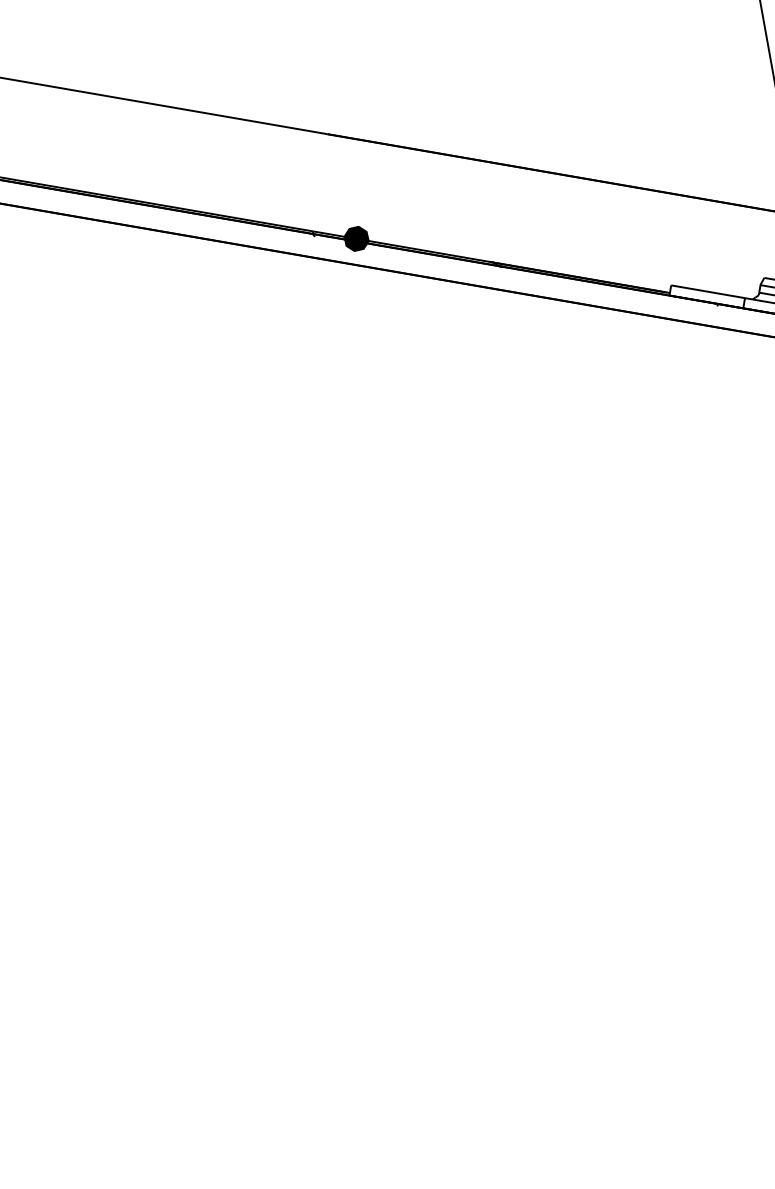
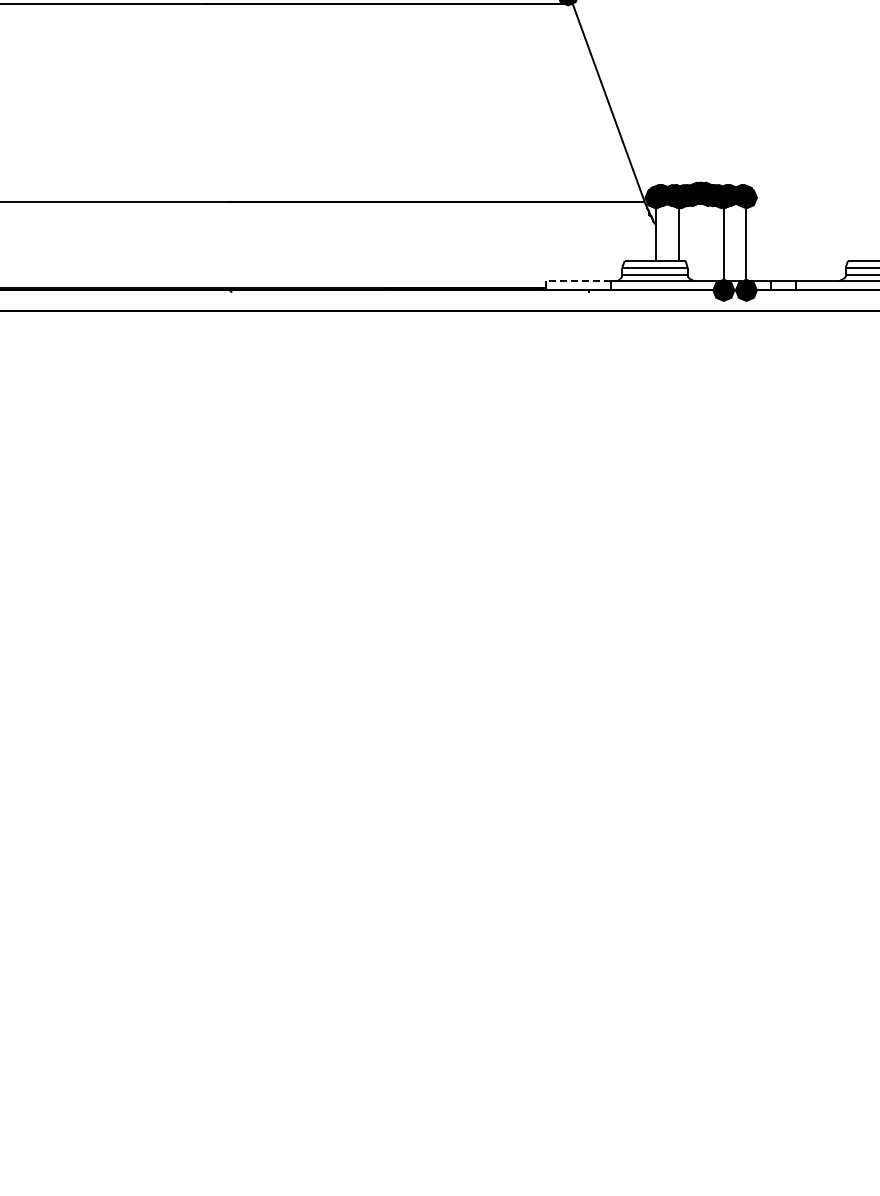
fill: (355, 238) -> (267, 287), removed
line: (708, 292) -> (578, 281), solid -> dashed

